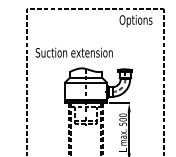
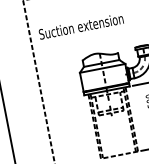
text: (73, 52) -> (80, 26), moved

